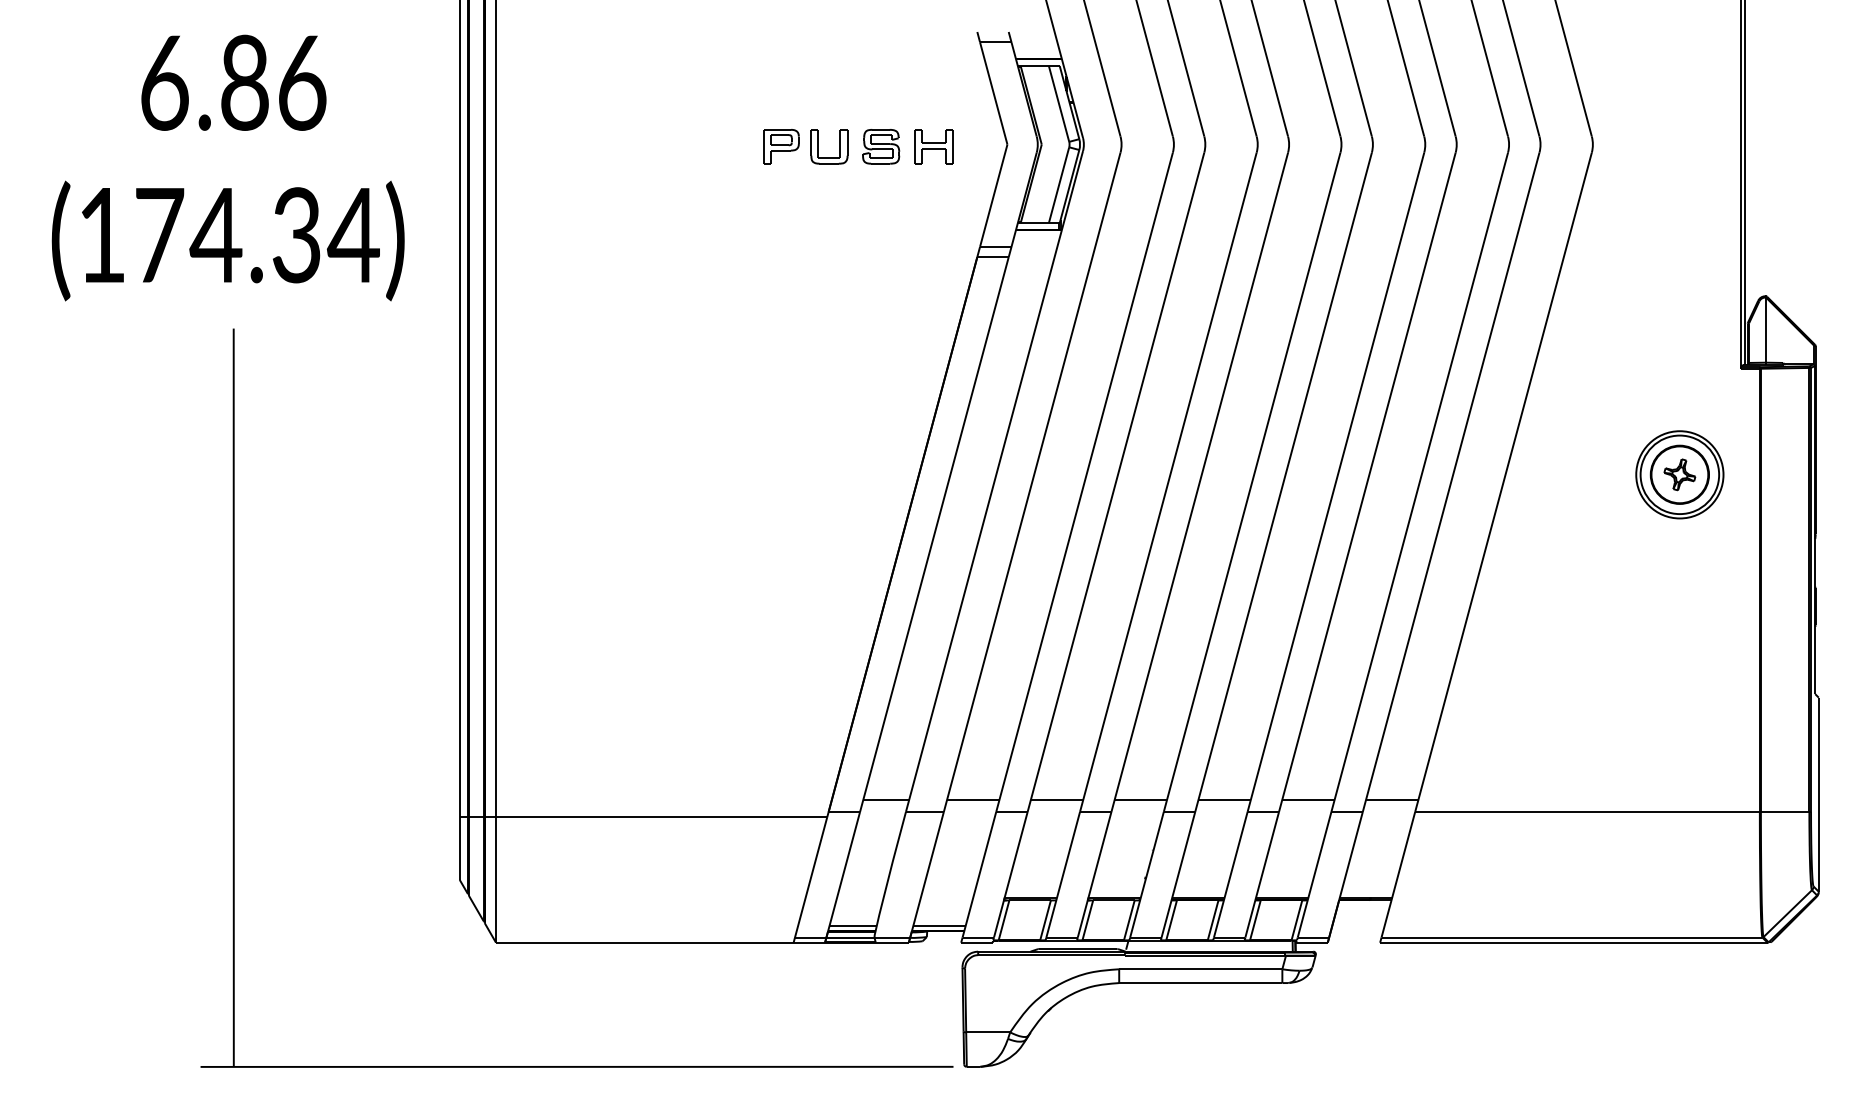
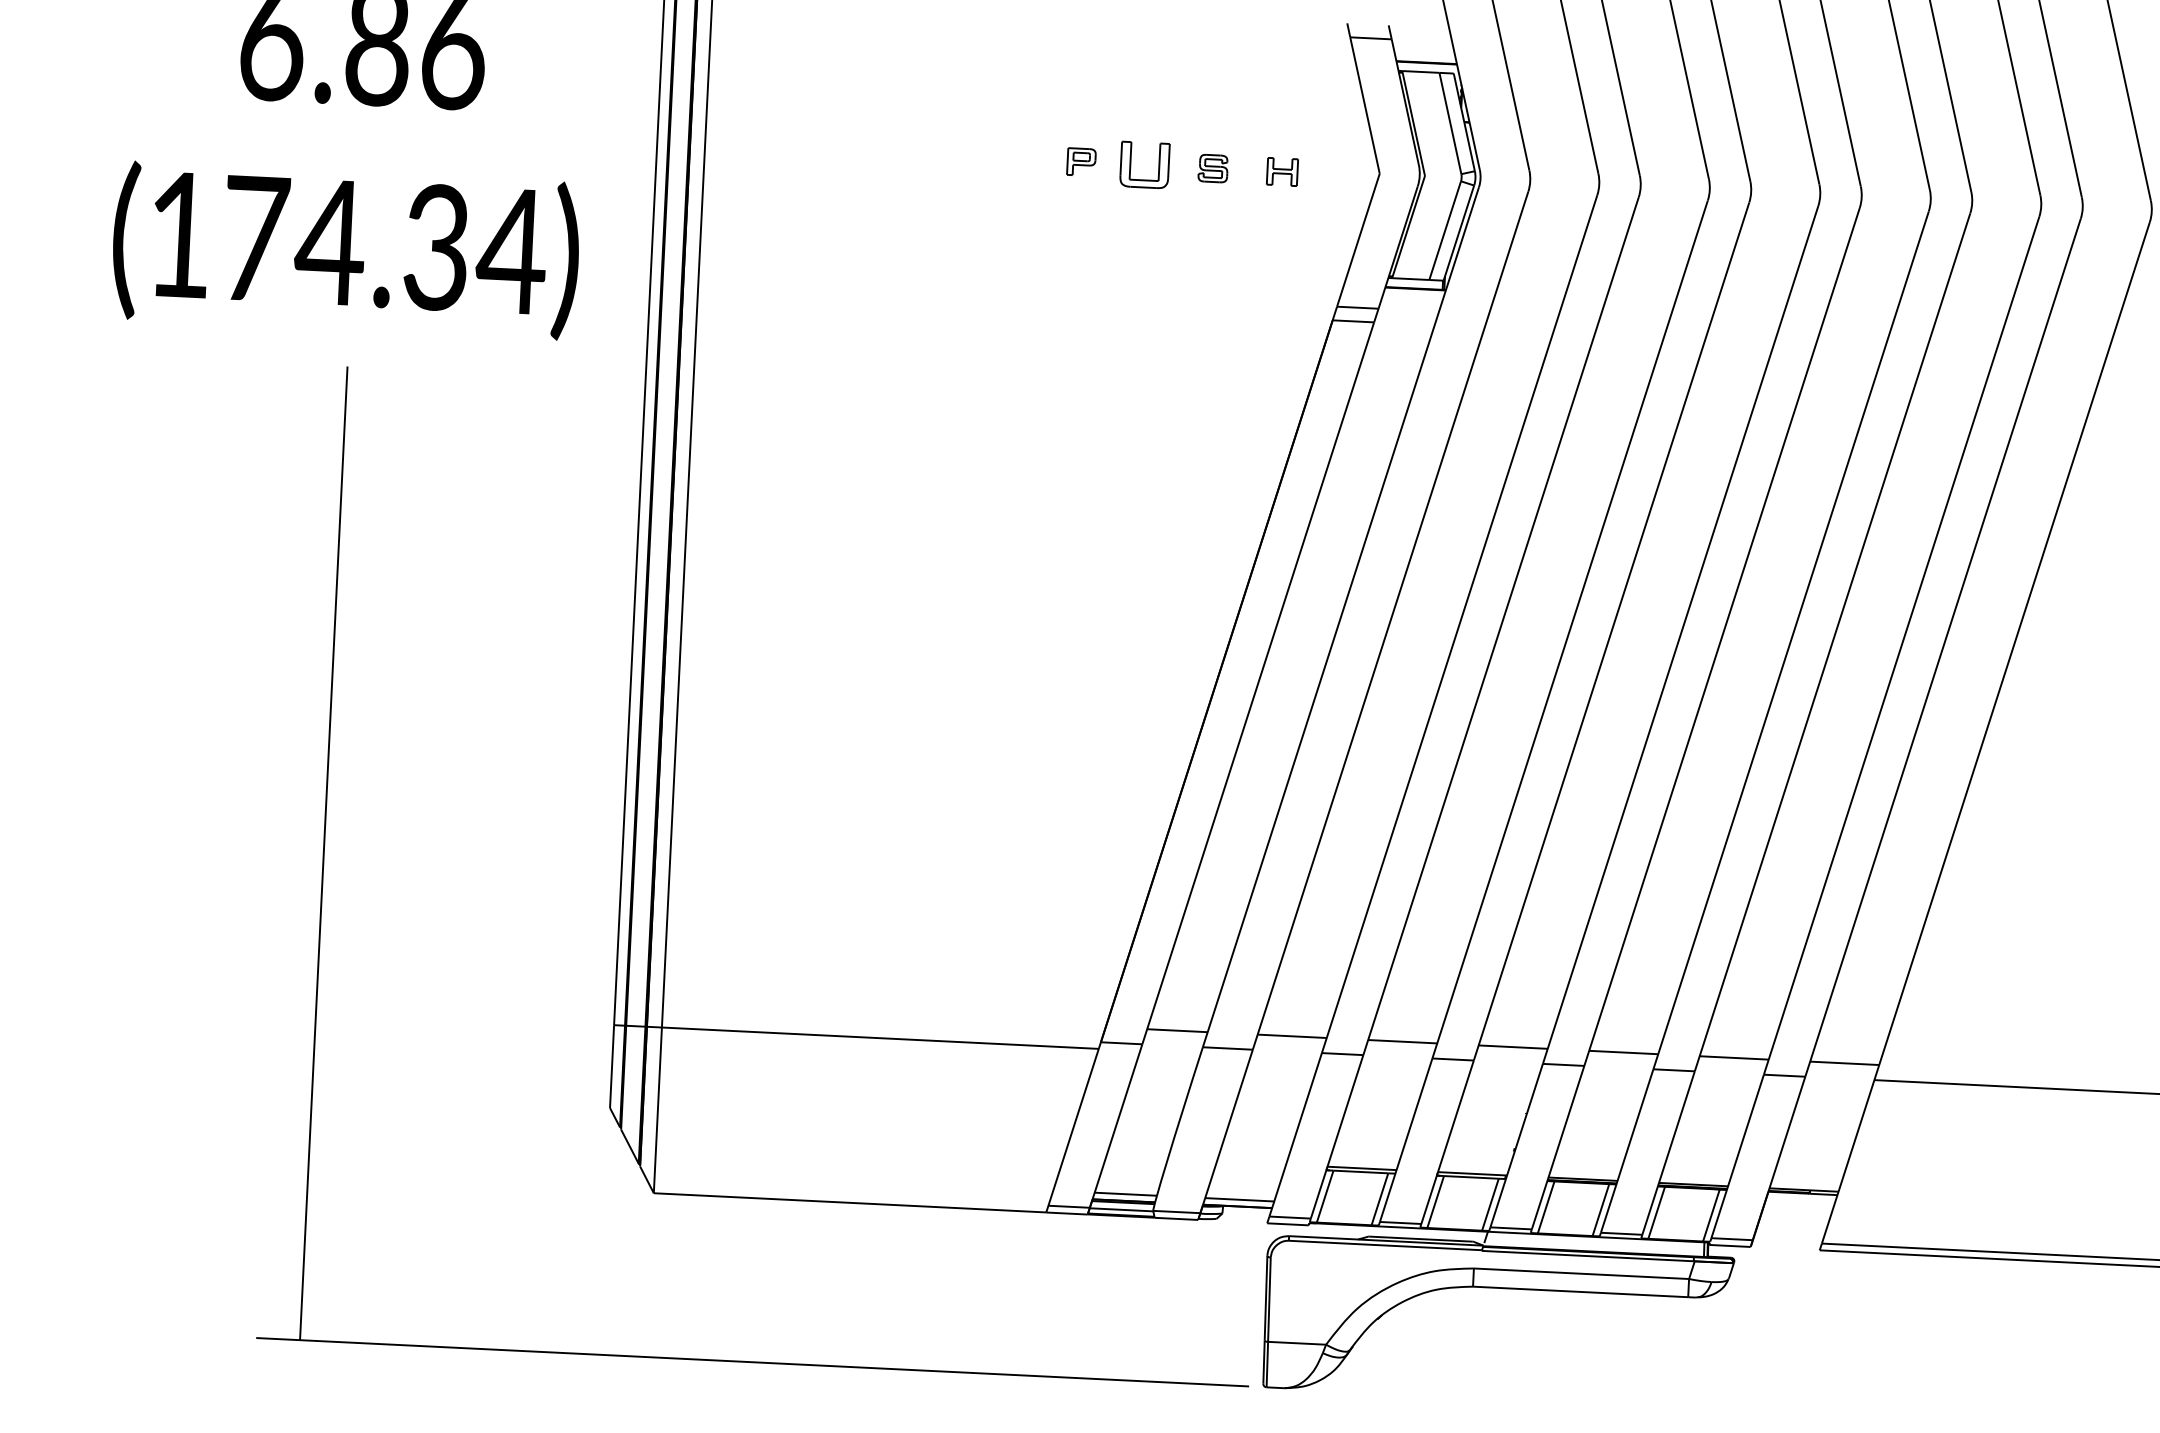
part: (781, 146) -> (1081, 161), size x0.6
part: (881, 146) -> (1213, 168), size x0.6
part: (933, 146) -> (1282, 171), size x0.6

